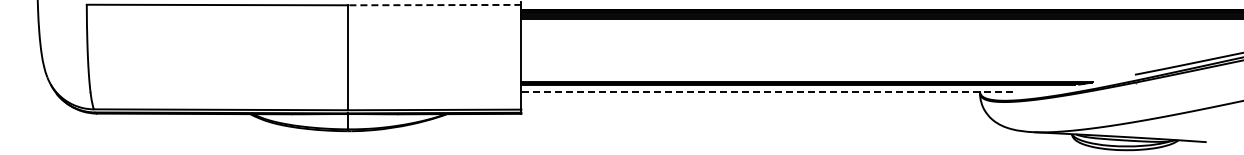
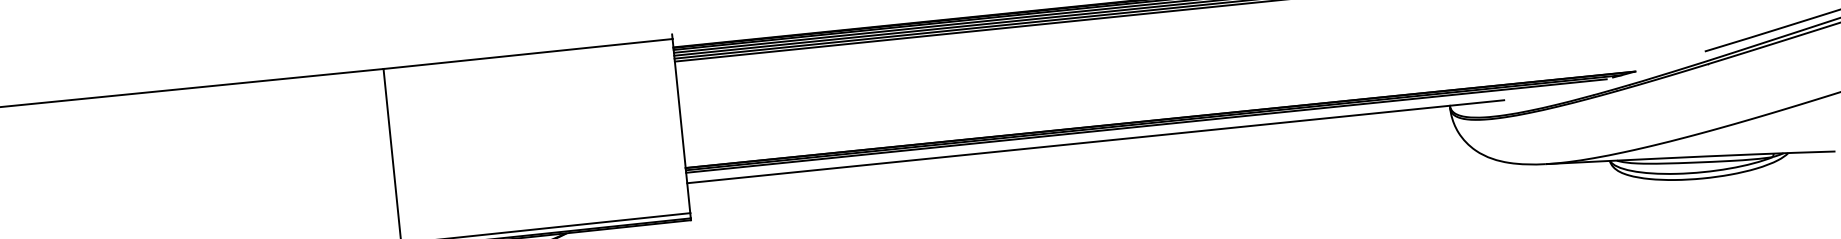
line: (434, 5) -> (528, 54), dashed -> solid
line: (767, 91) -> (1096, 141), dashed -> solid

